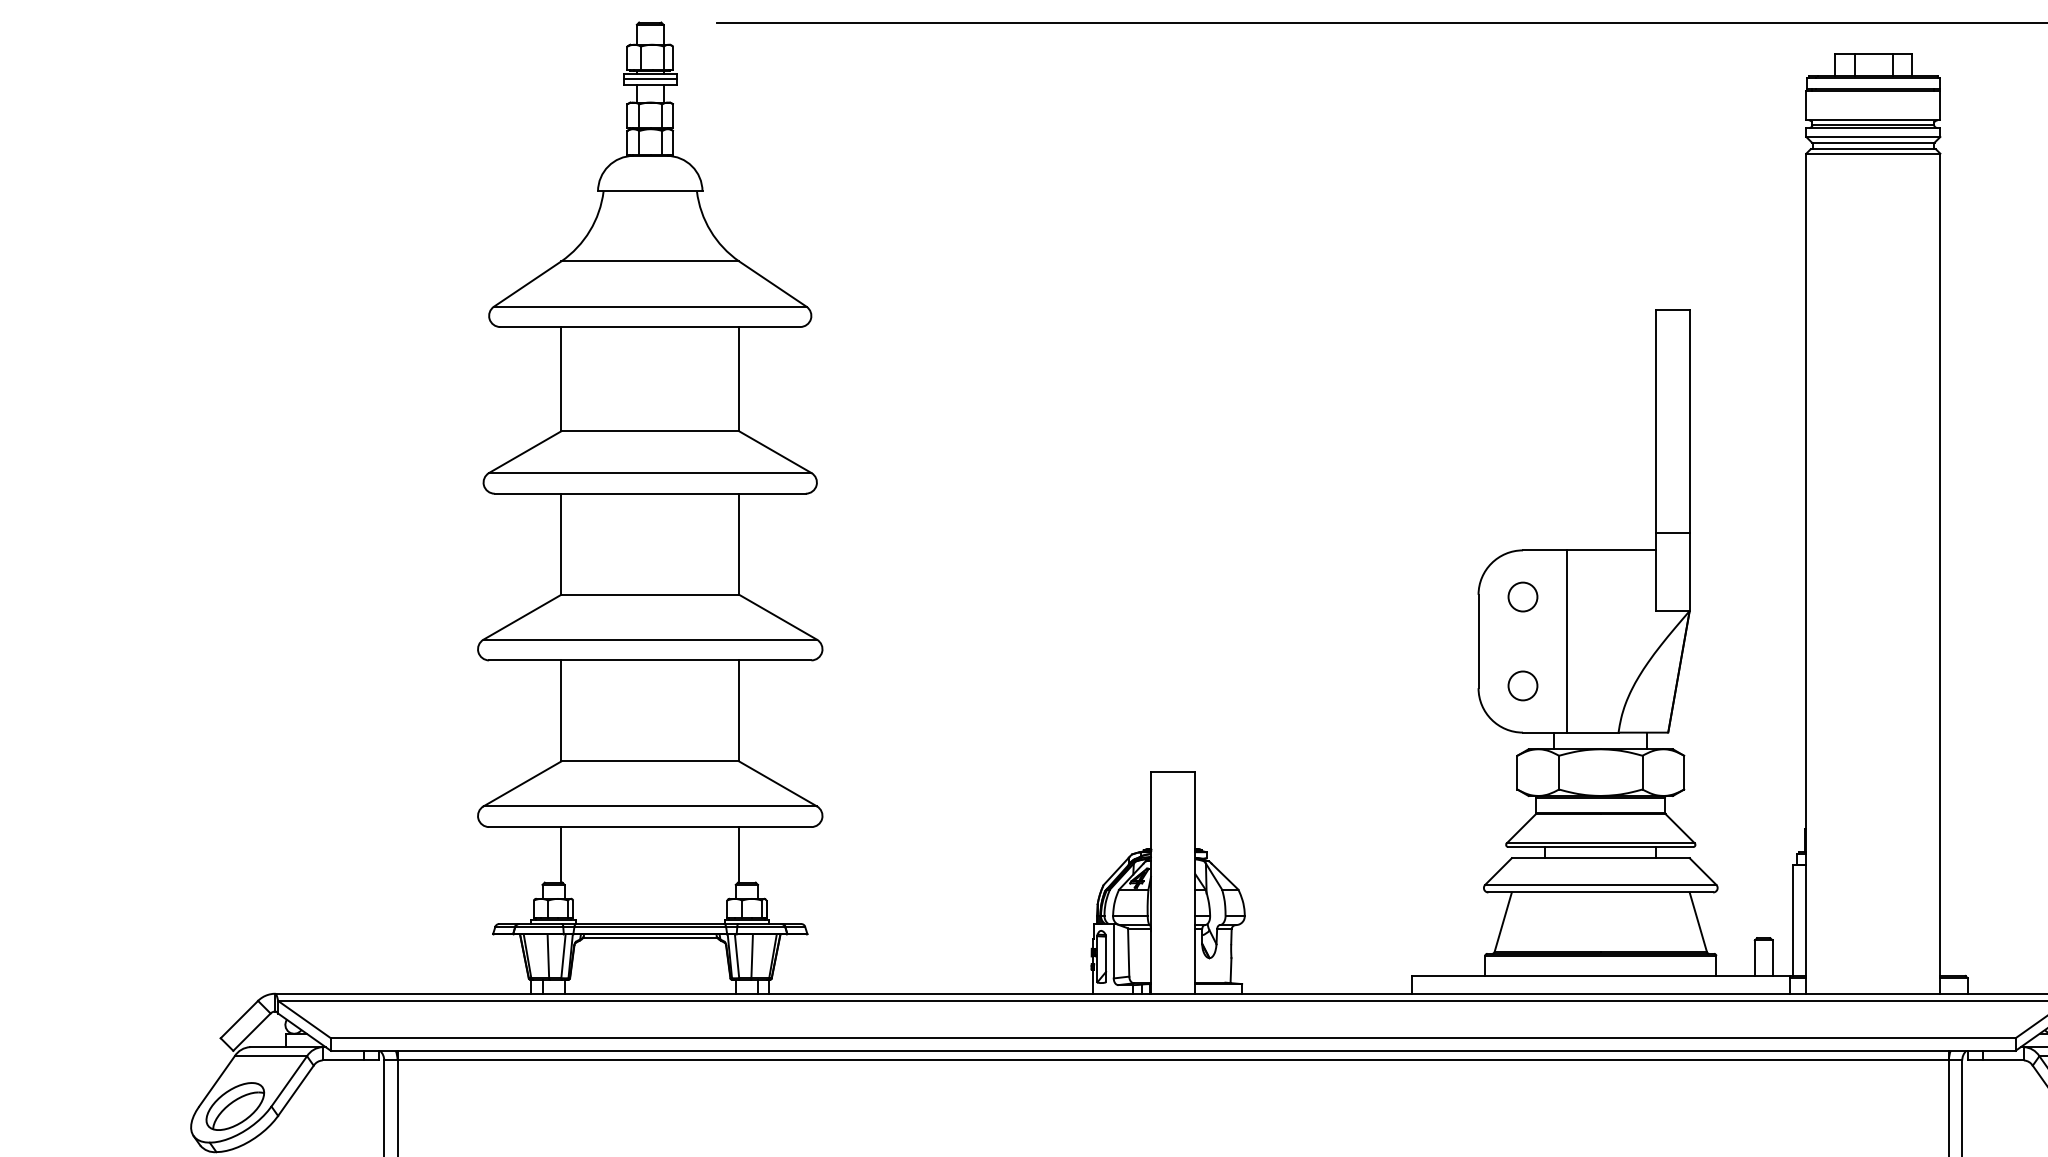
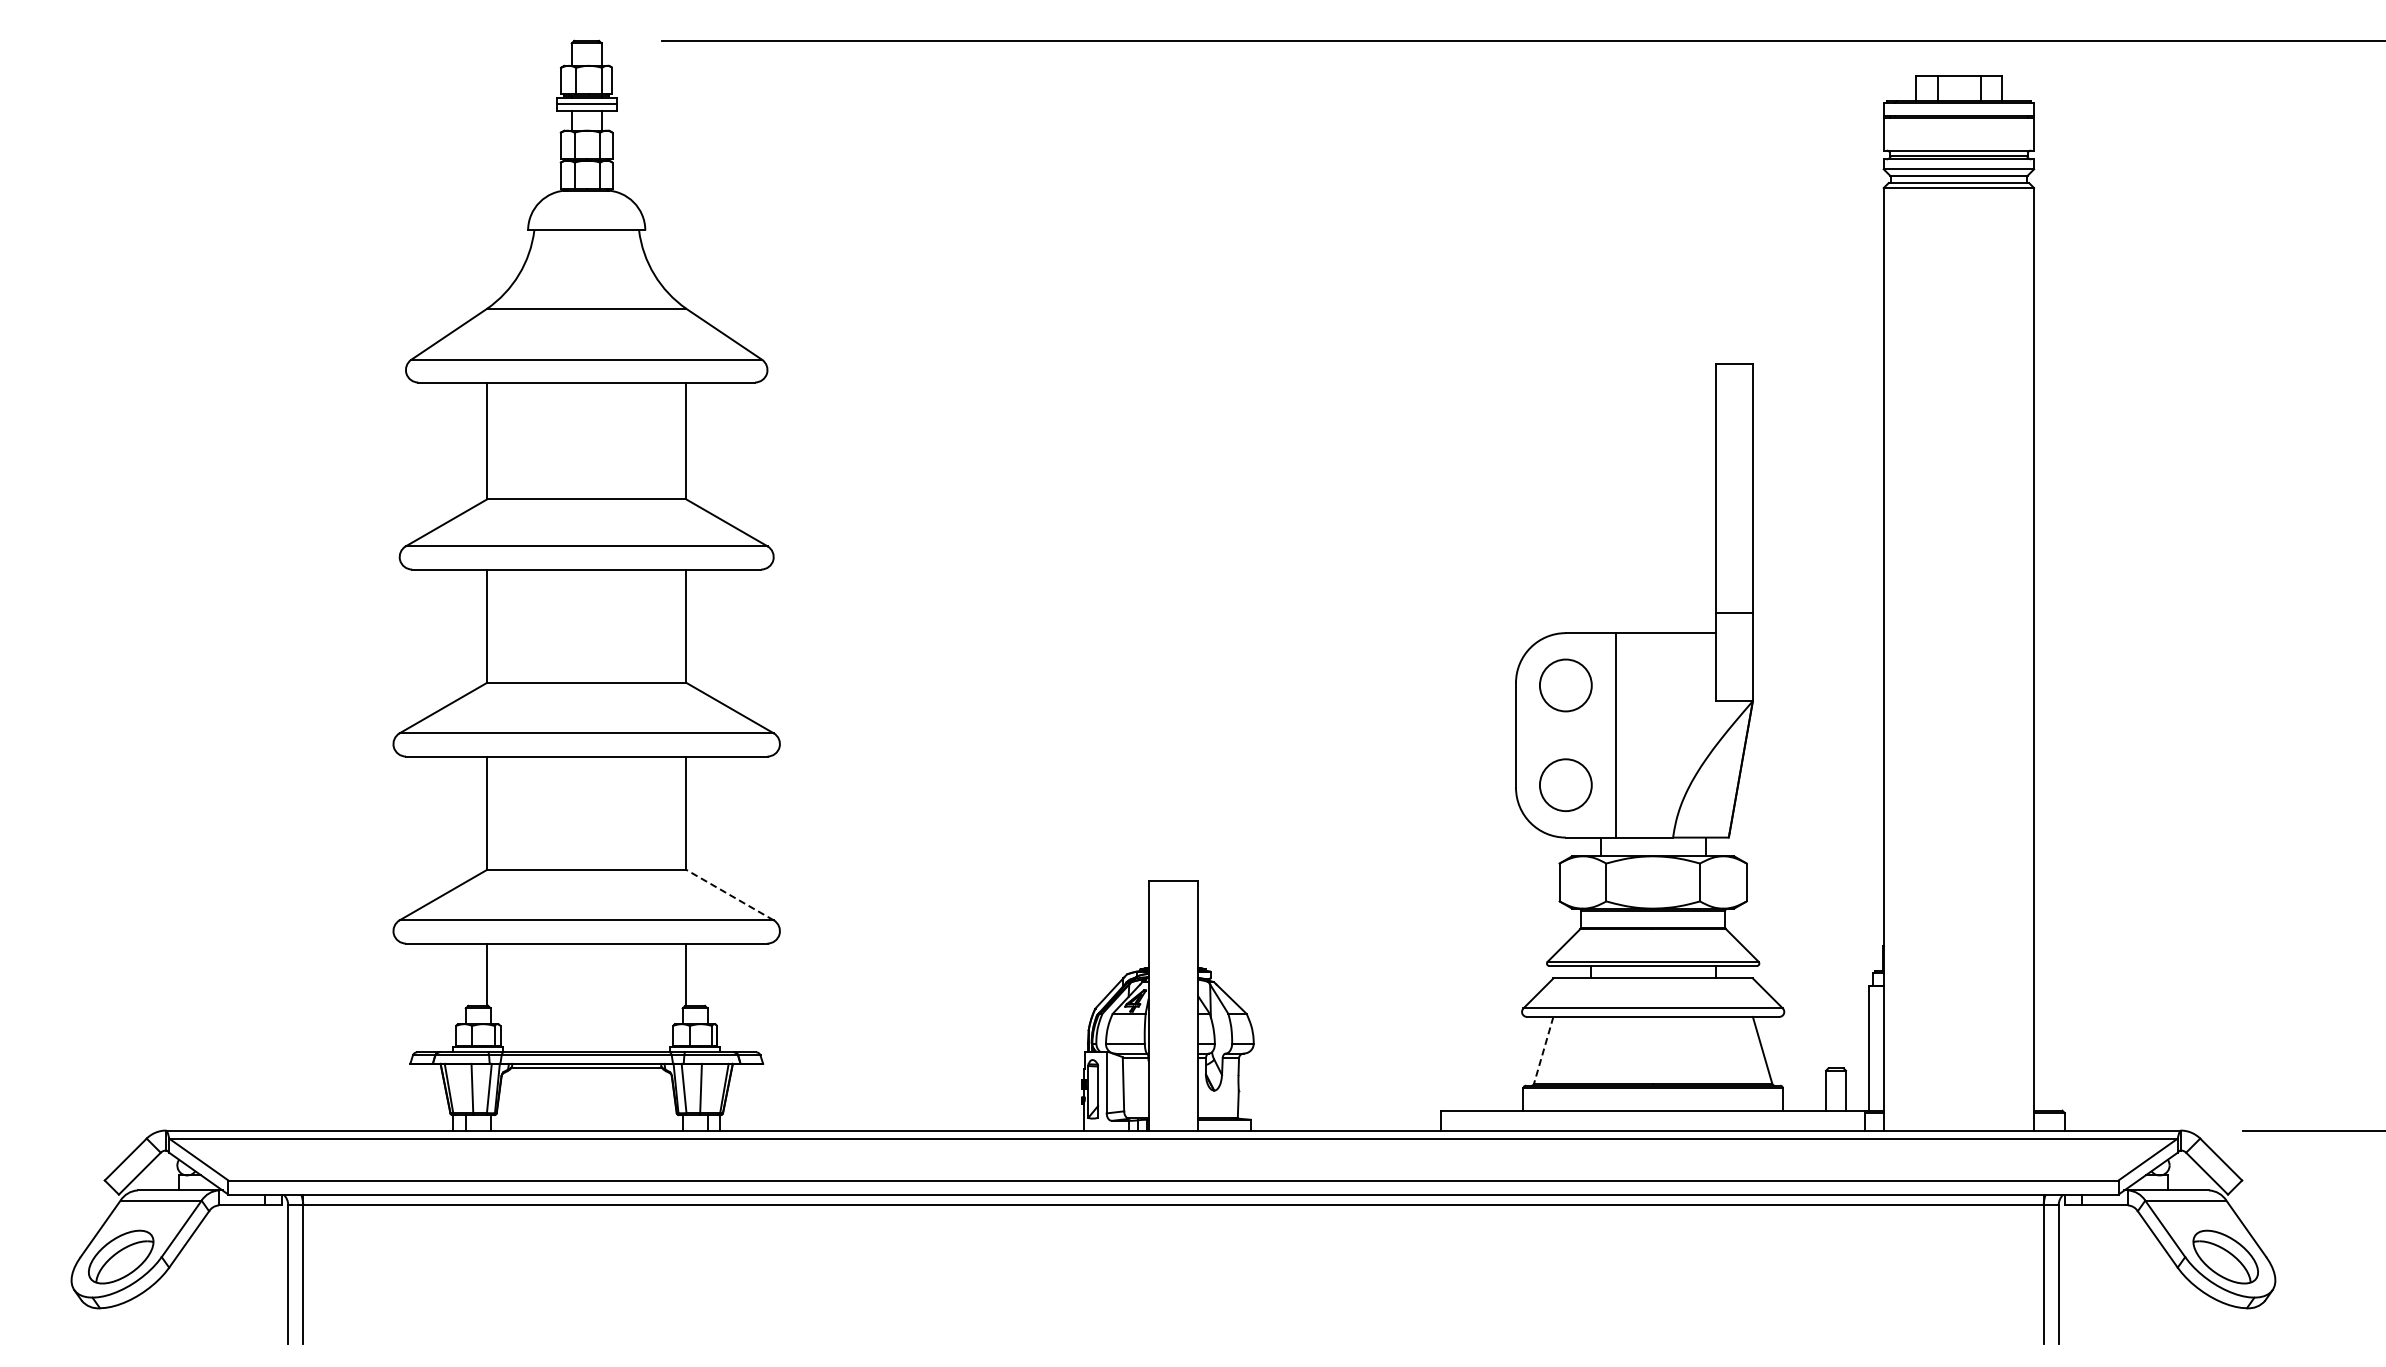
circle: (1522, 597) -> (1565, 685), size x1.6
circle: (1522, 686) -> (1565, 785), size x1.6
line: (777, 783) -> (729, 894), solid -> dashed
line: (1503, 922) -> (1543, 1050), solid -> dashed

